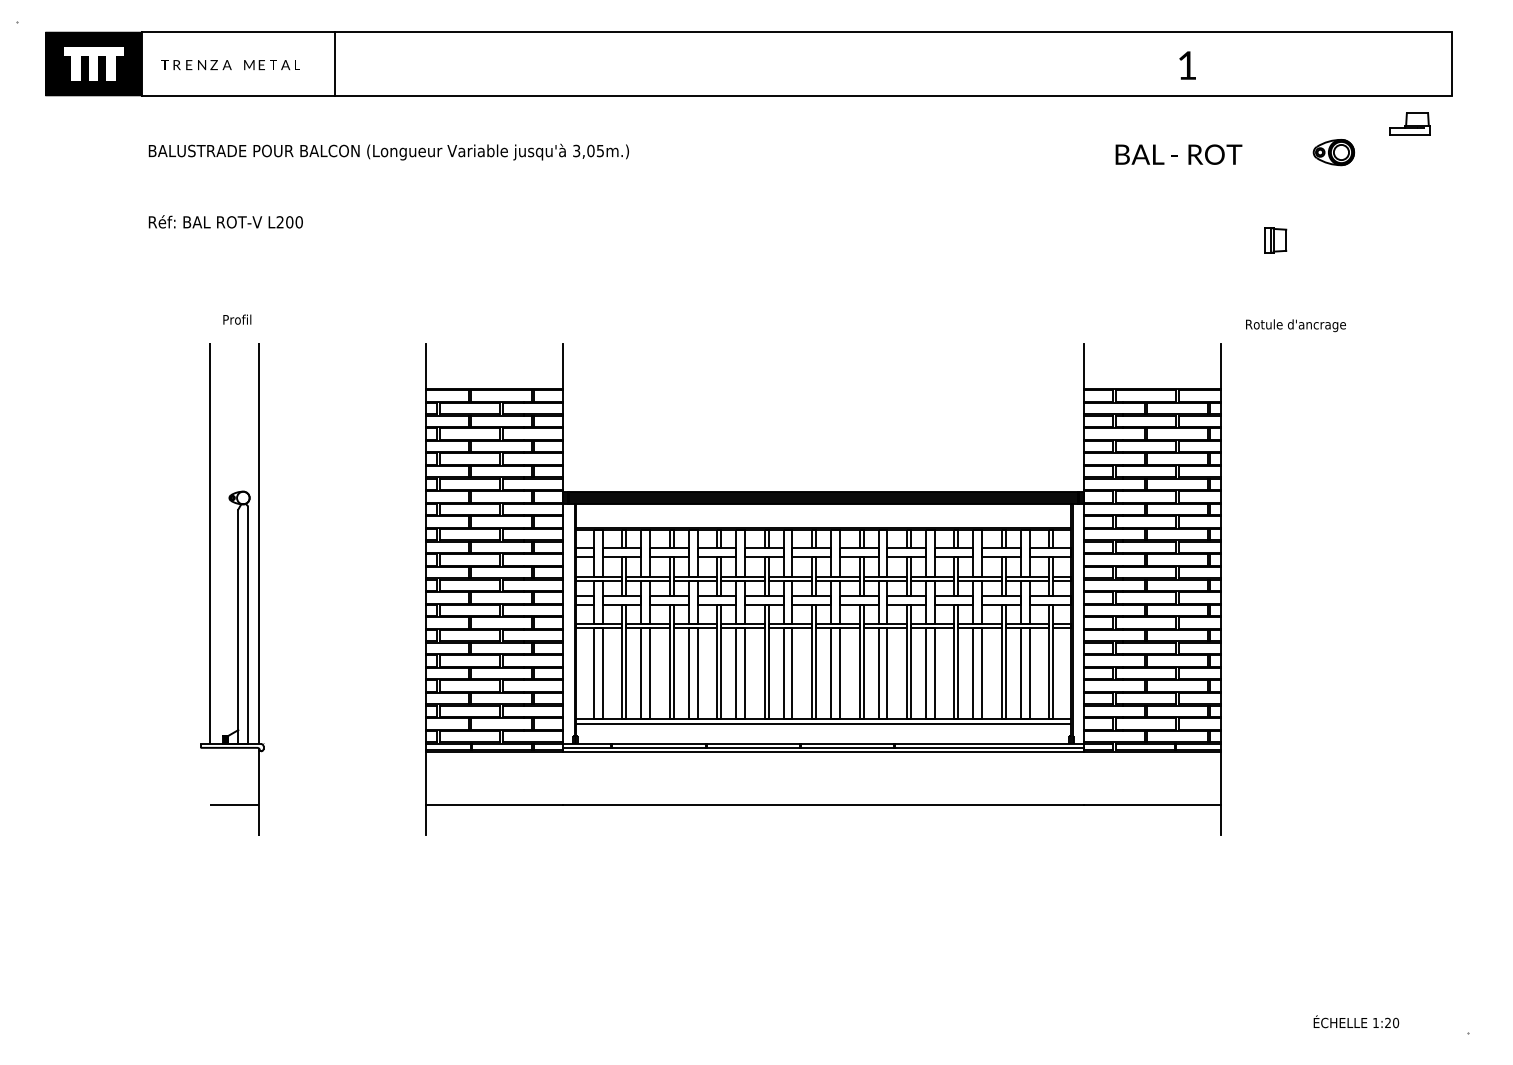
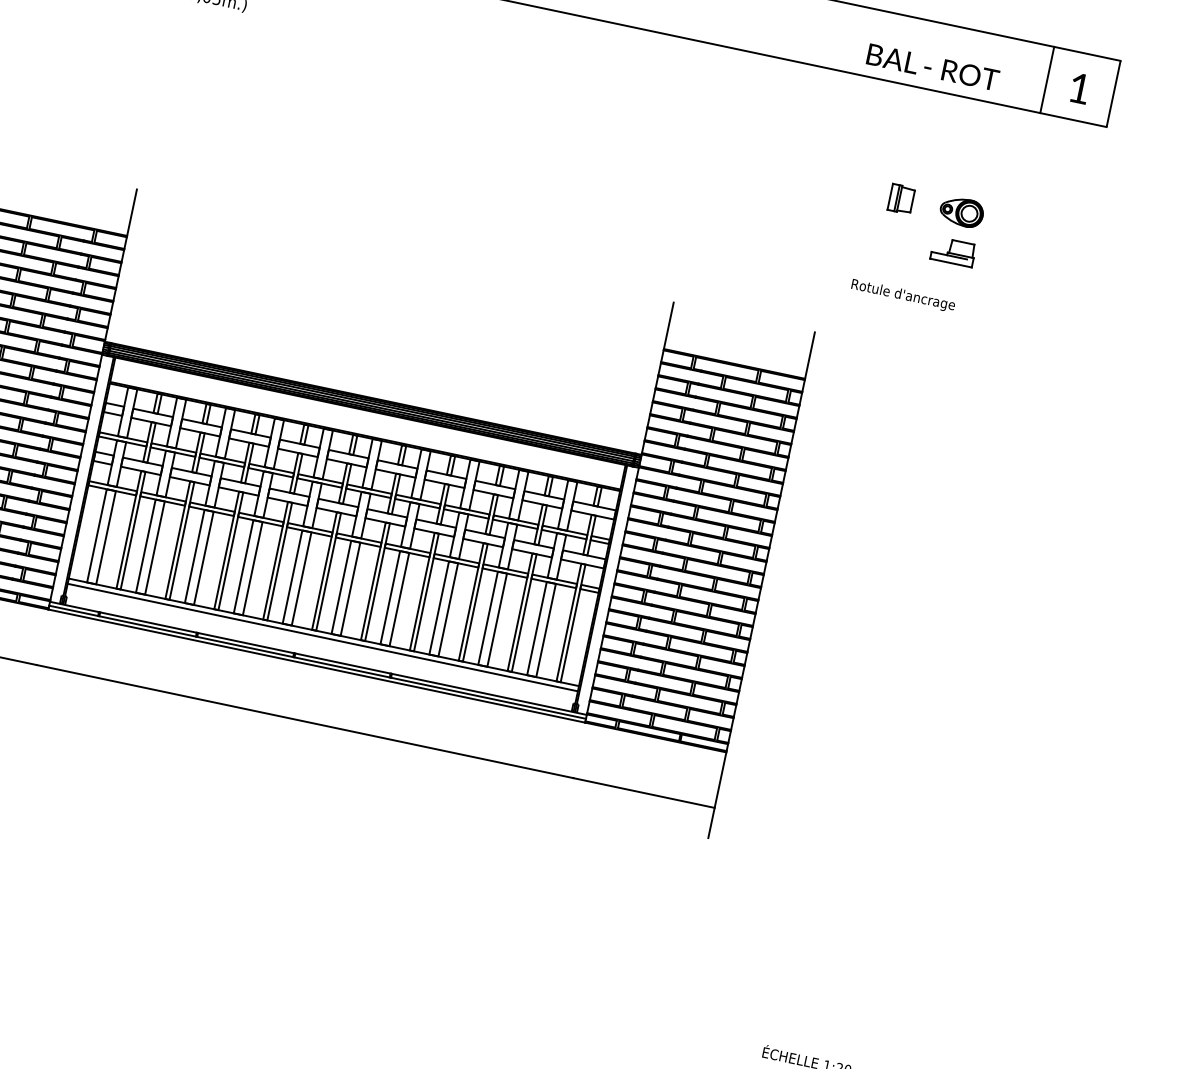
line: (1387, 63) -> (1047, 79), added
text: (1187, 65) -> (1079, 88), moved
part: (1409, 123) -> (953, 251), moved
part: (1333, 152) -> (961, 212), moved
text: (1178, 154) -> (932, 67), moved
part: (1275, 240) -> (901, 199), moved
text: (1295, 325) -> (902, 295), moved

